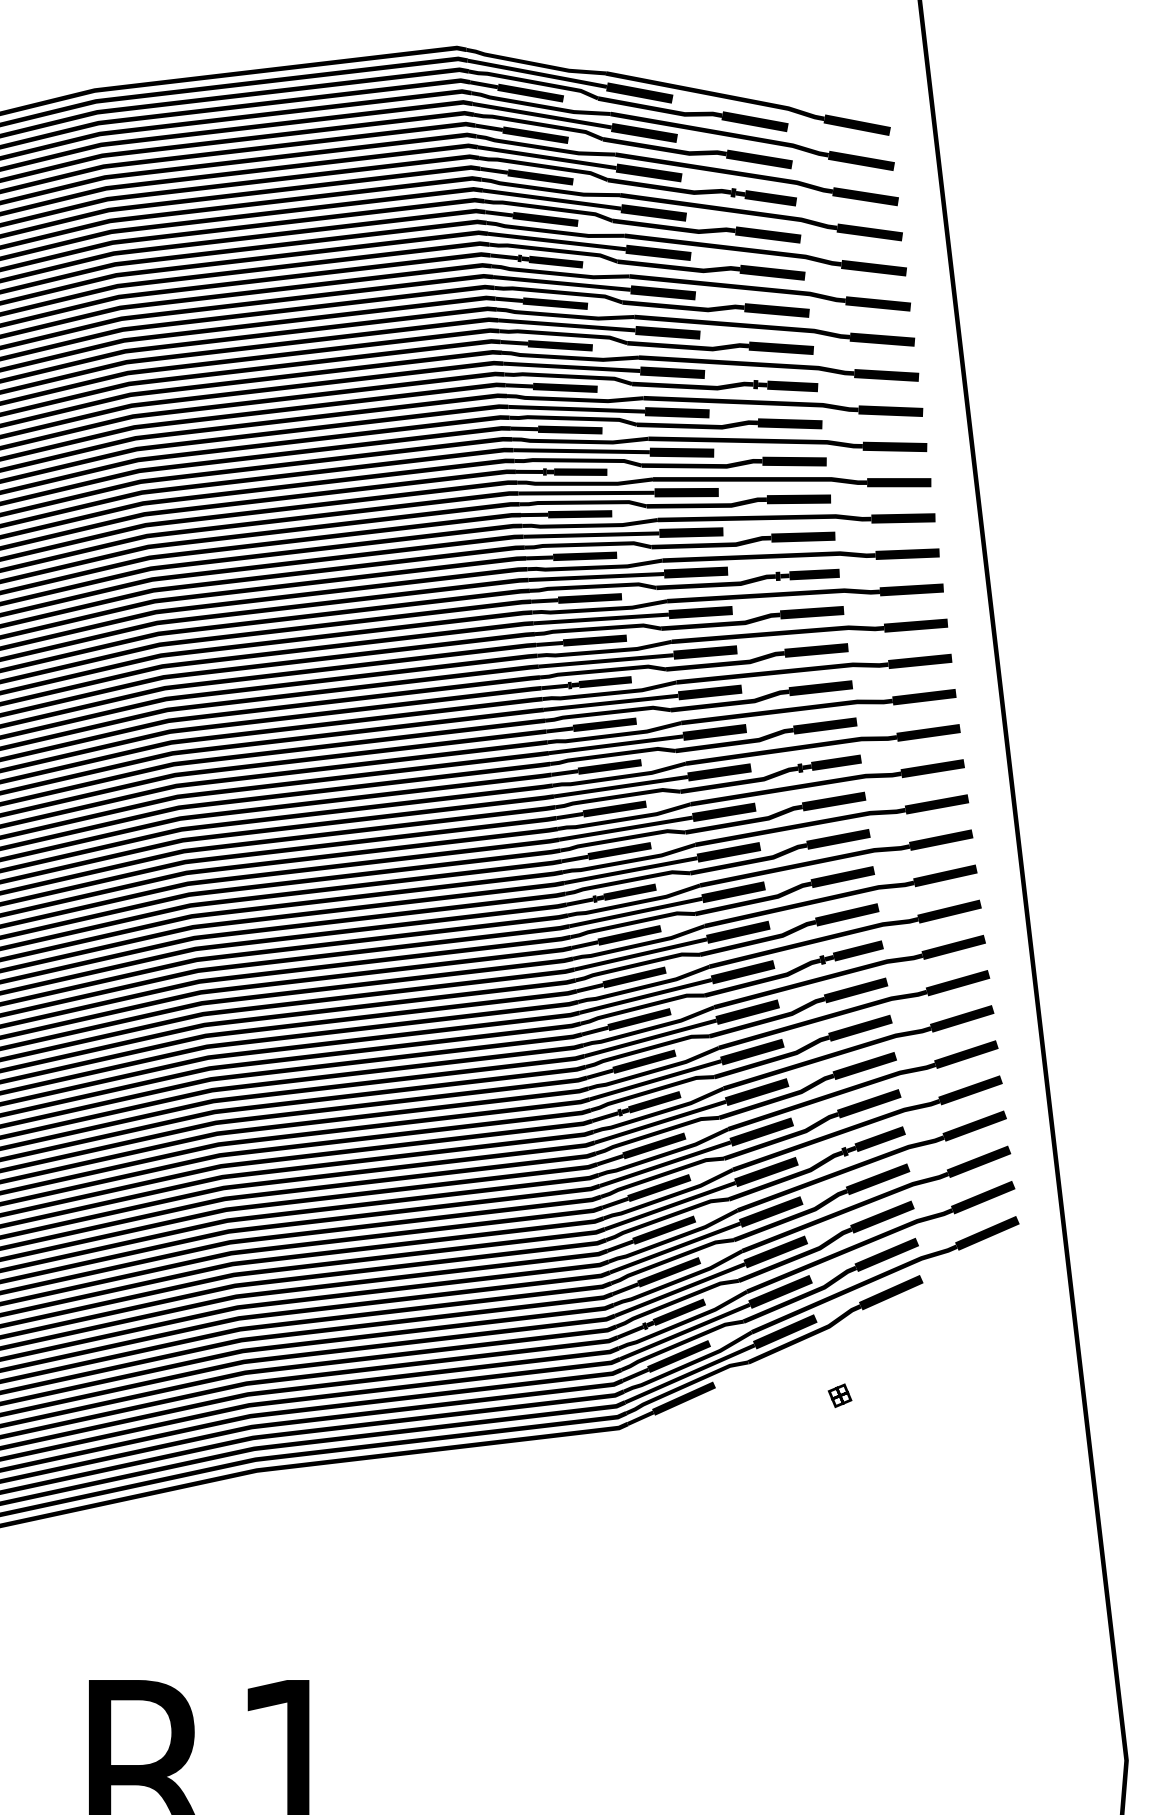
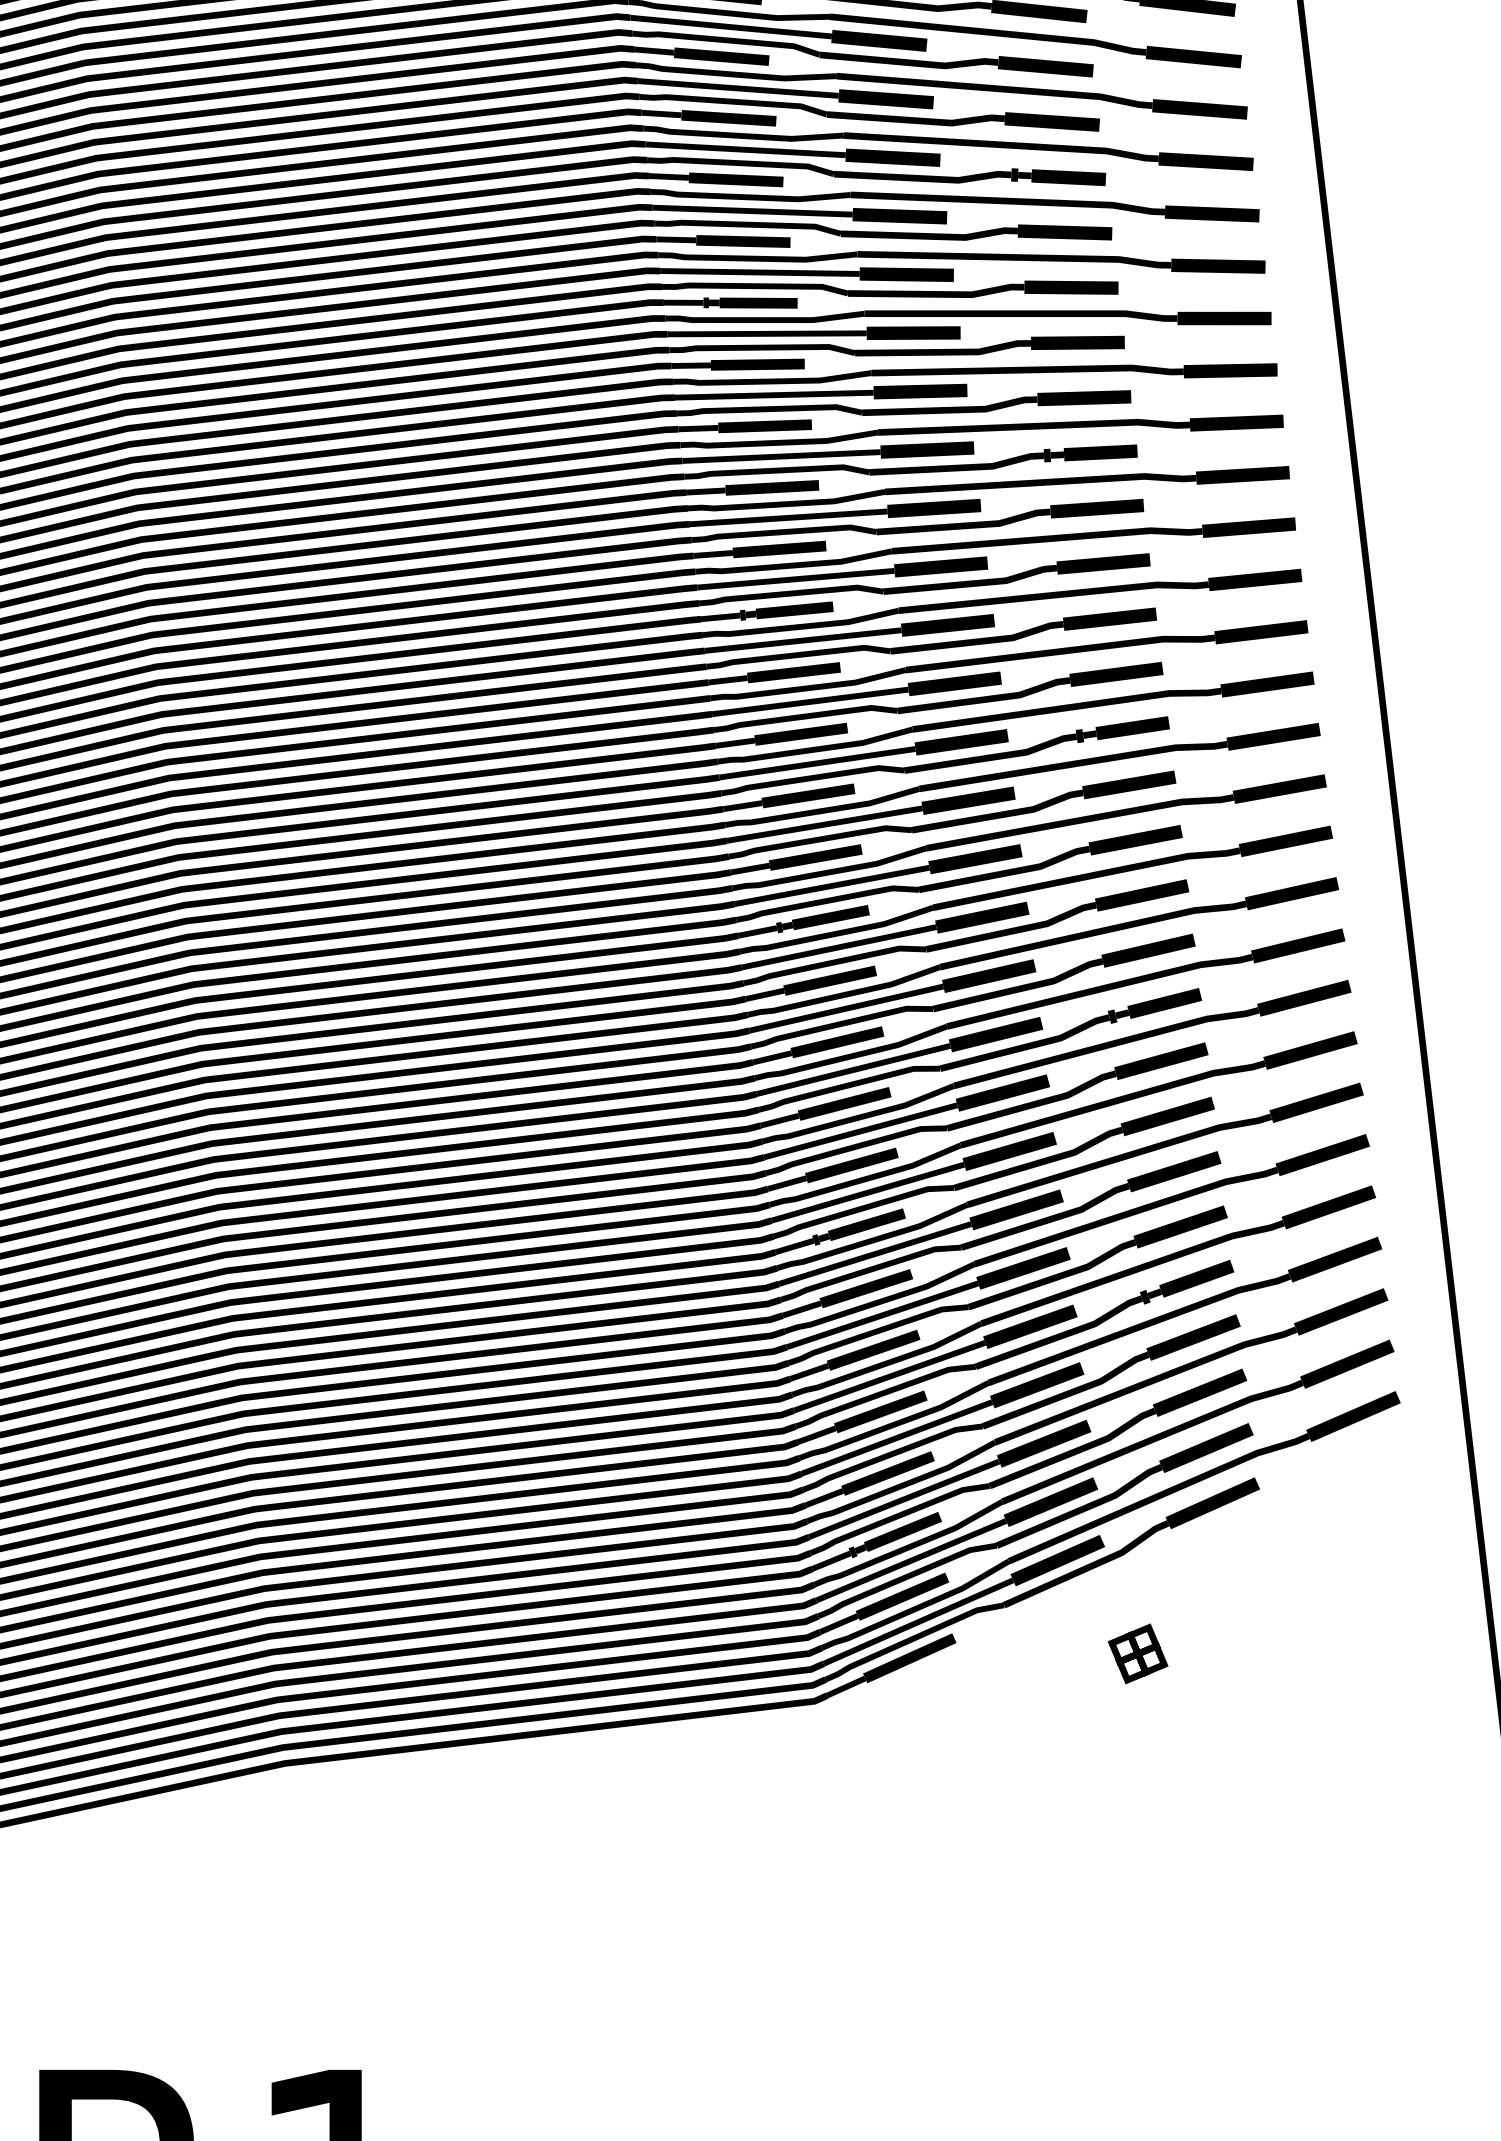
part: (839, 1395) -> (1137, 1653), size x1.67

